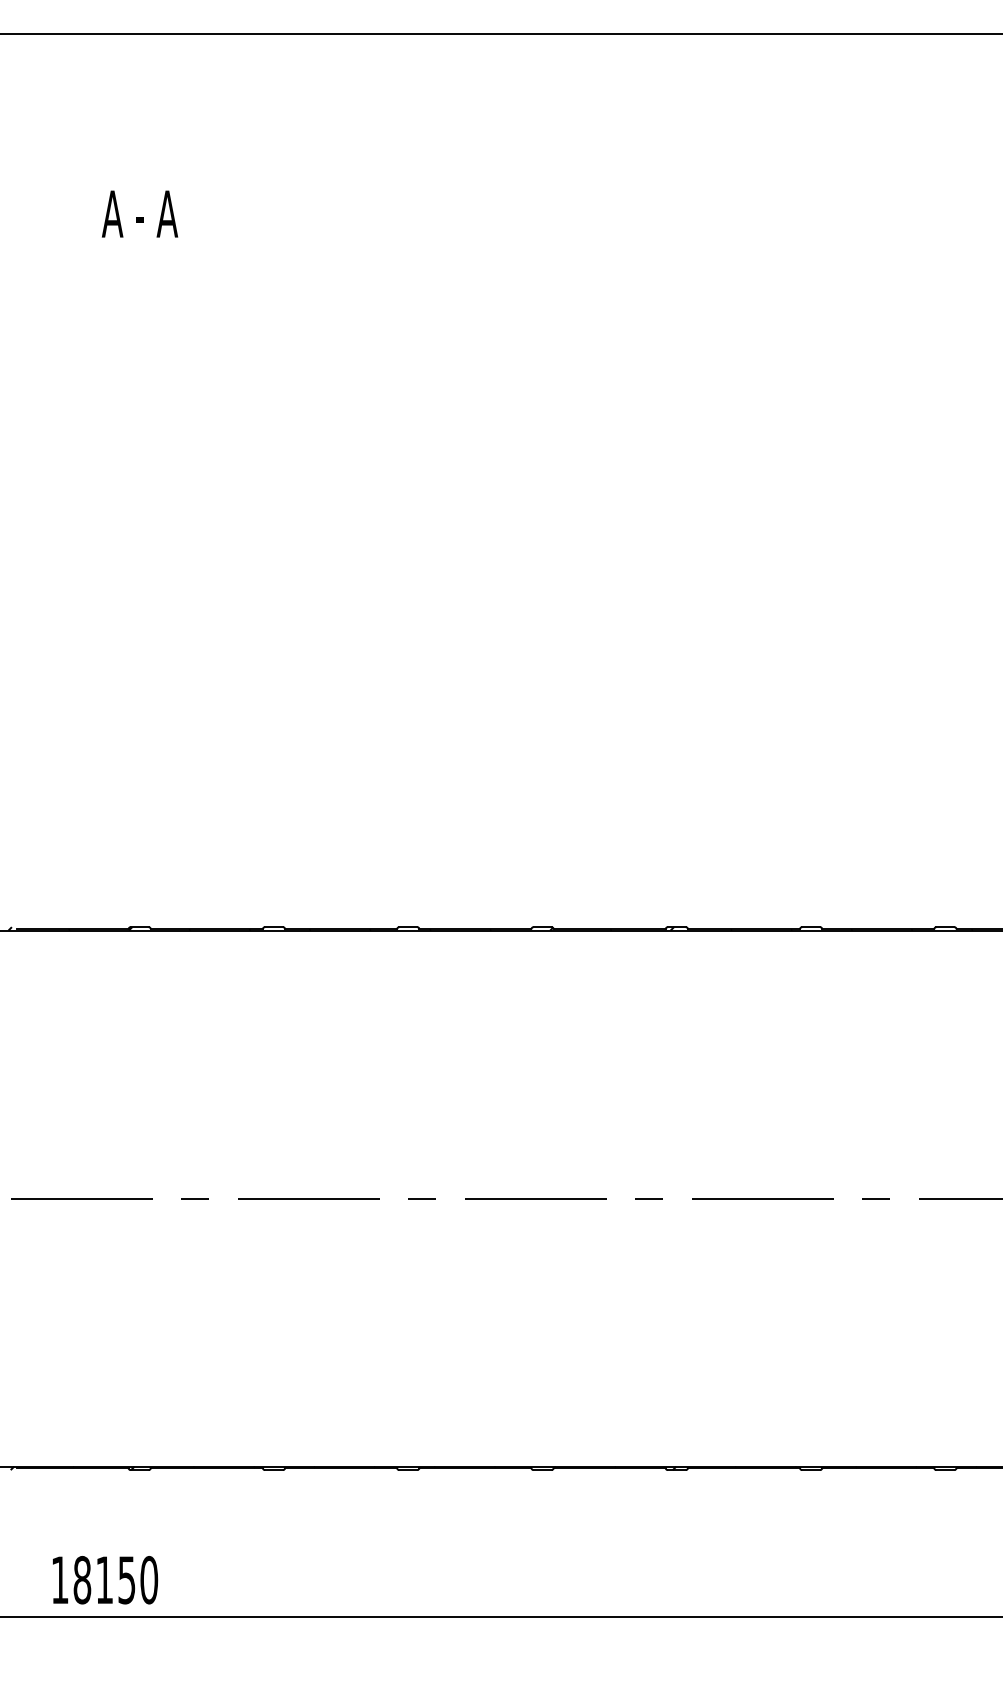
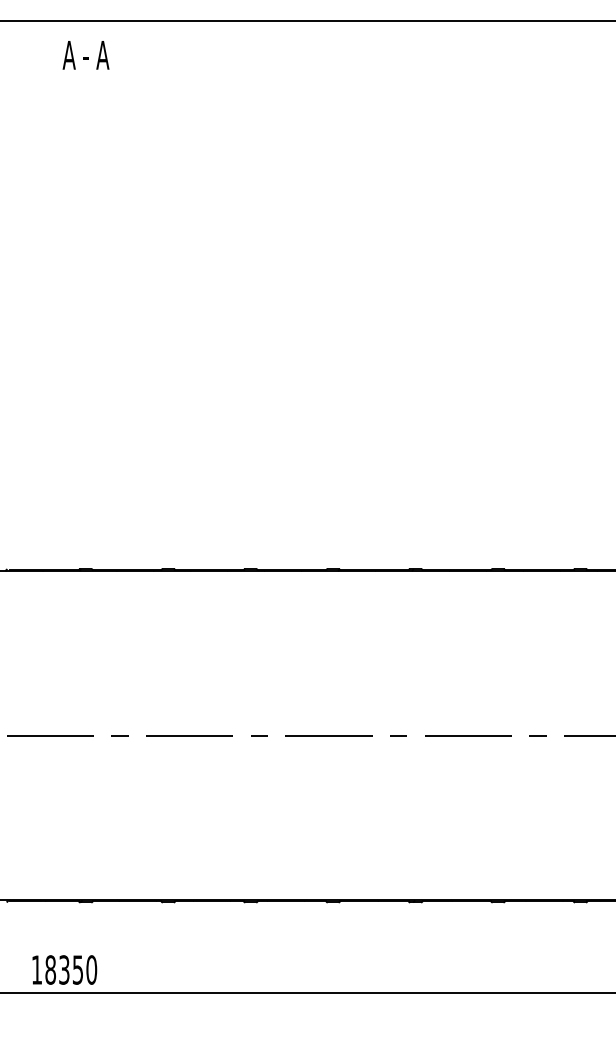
text: (139, 214) -> (85, 55), moved
text: (104, 1579) -> (64, 969), 18150 -> 18350

